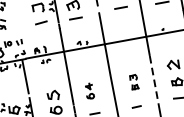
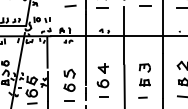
line: (154, 79) -> (163, 75), dashed -> solid
part: (133, 81) -> (144, 74), size x1.67
part: (89, 91) -> (102, 75), size x1.67

